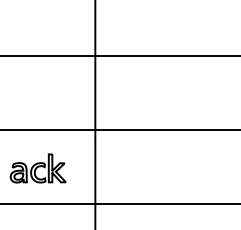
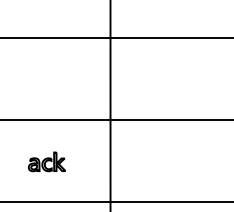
part: (37, 168) -> (46, 161), size x0.6

